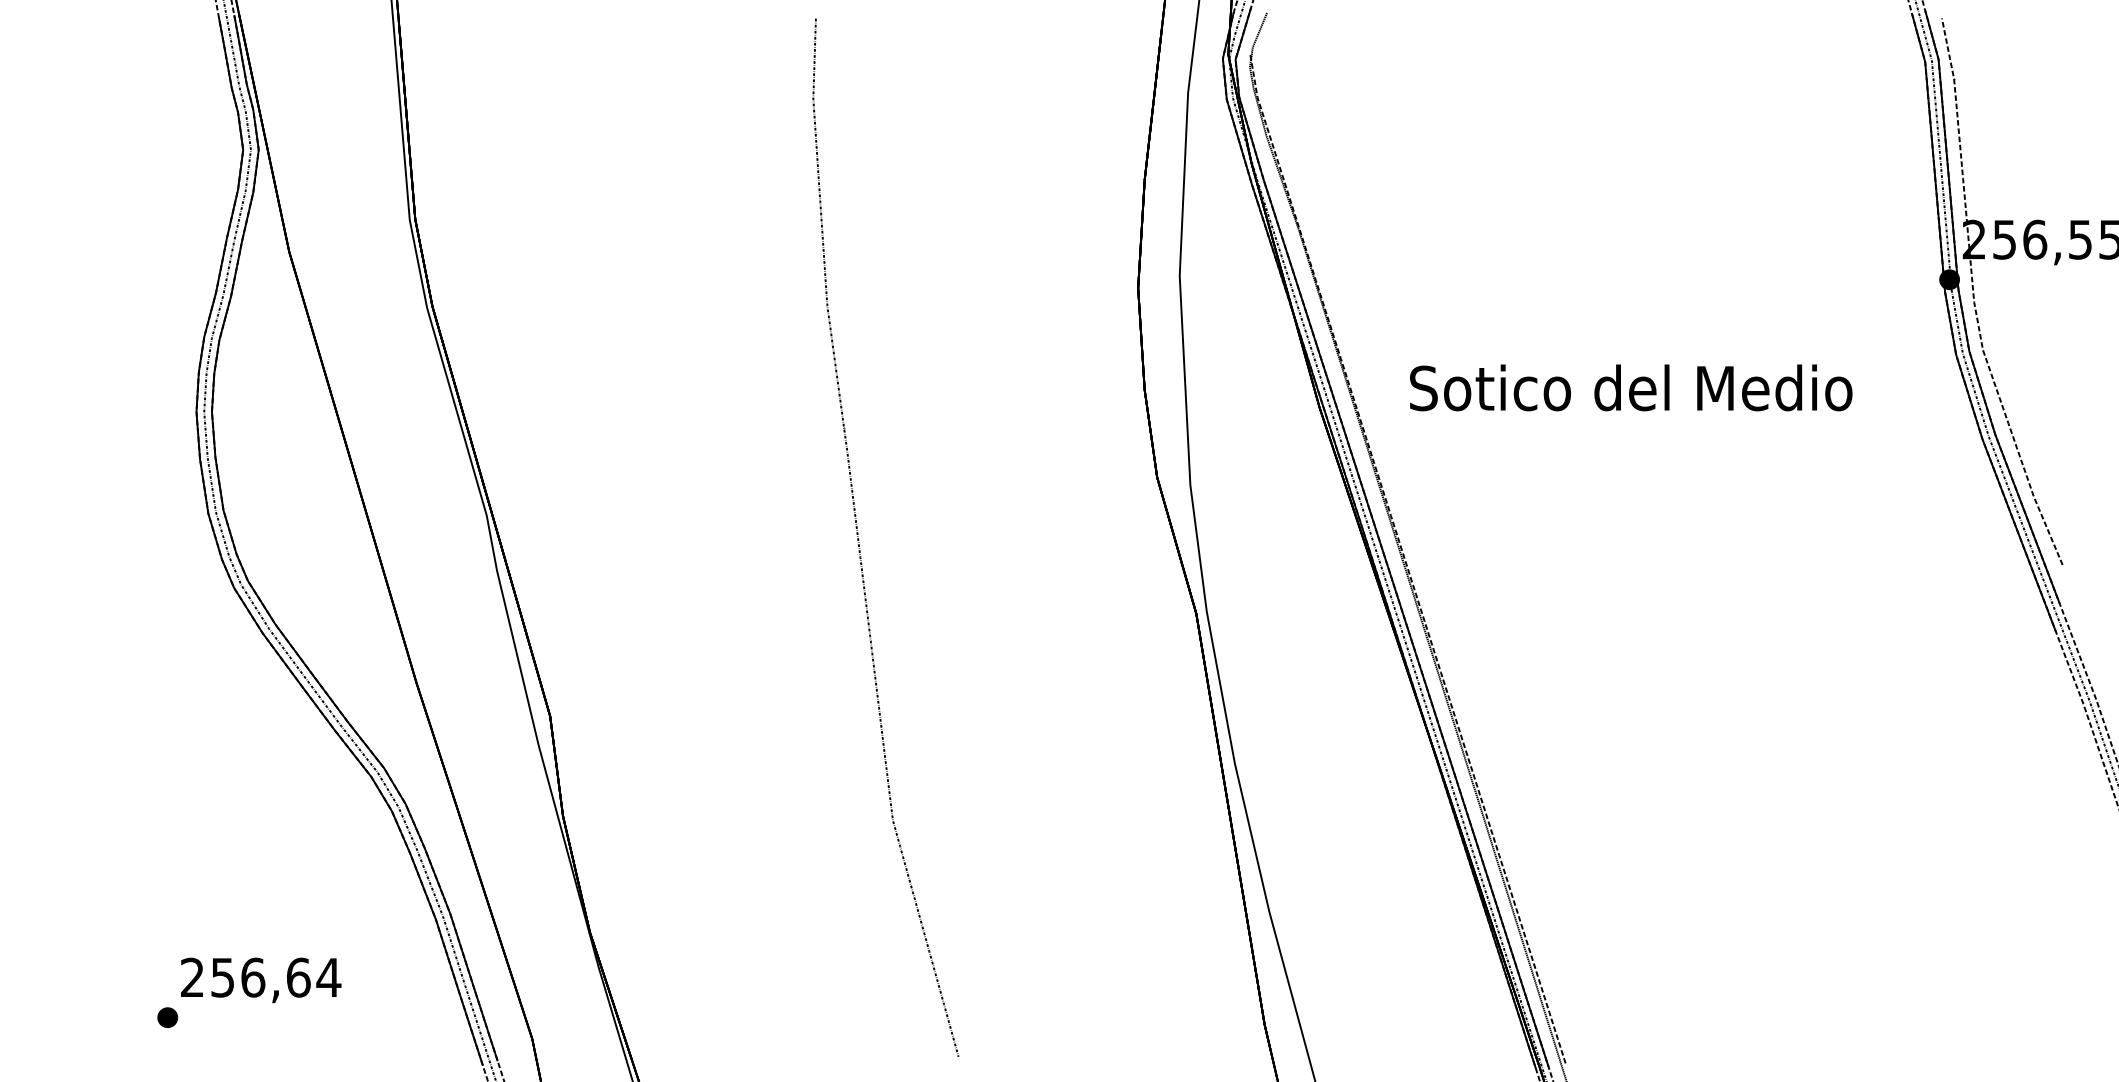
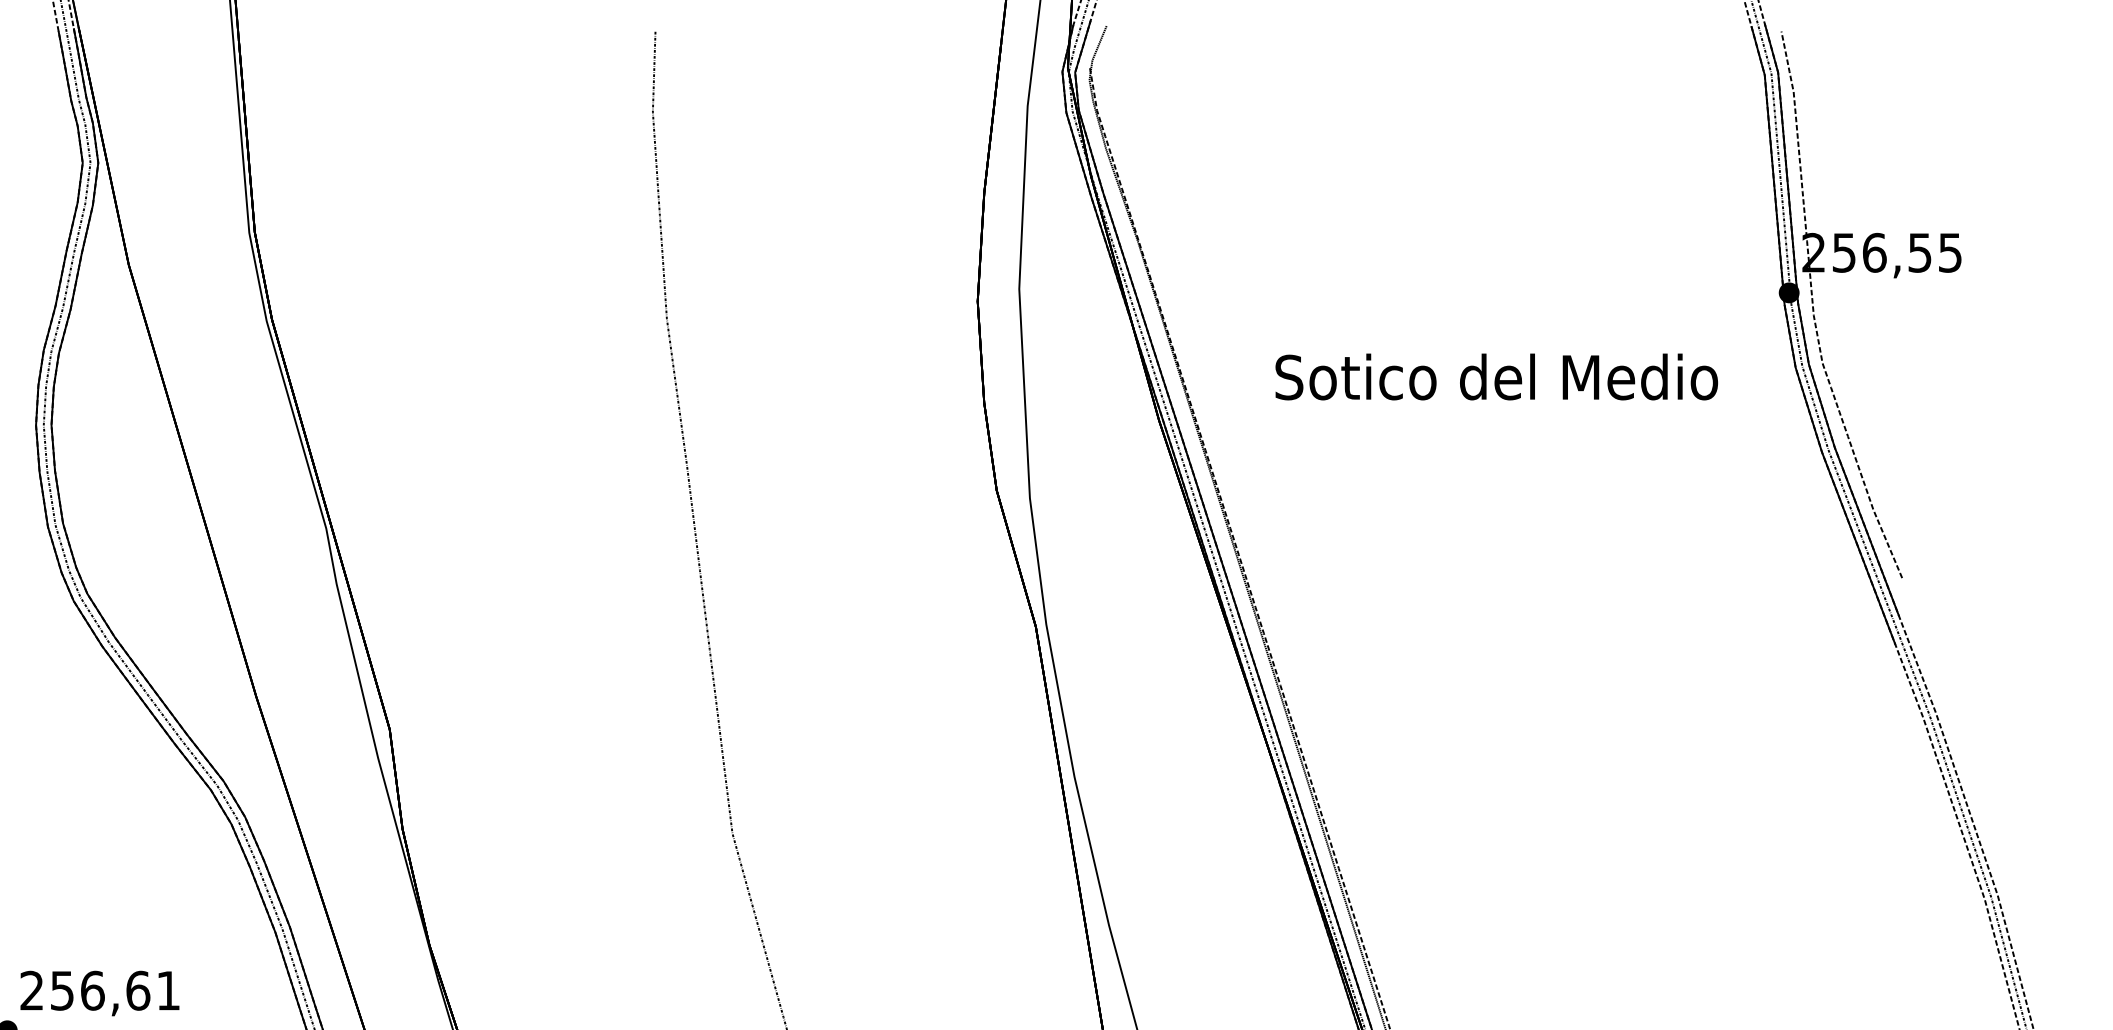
text: (1631, 387) -> (1497, 376), moved
text: (328, 977) -> (168, 990), 256,64 -> 256,61

